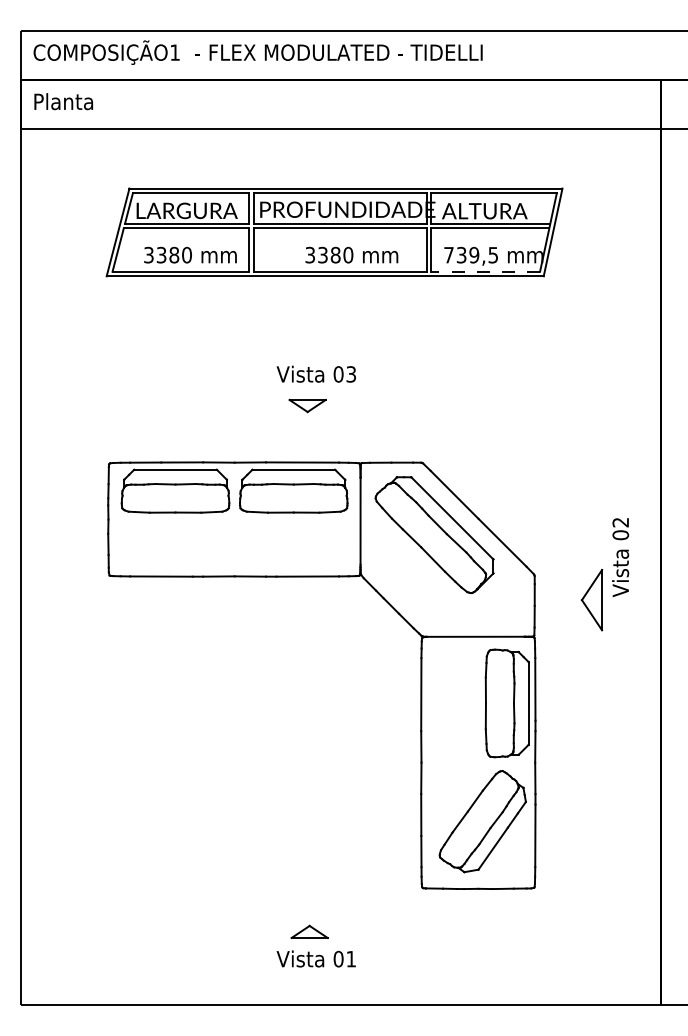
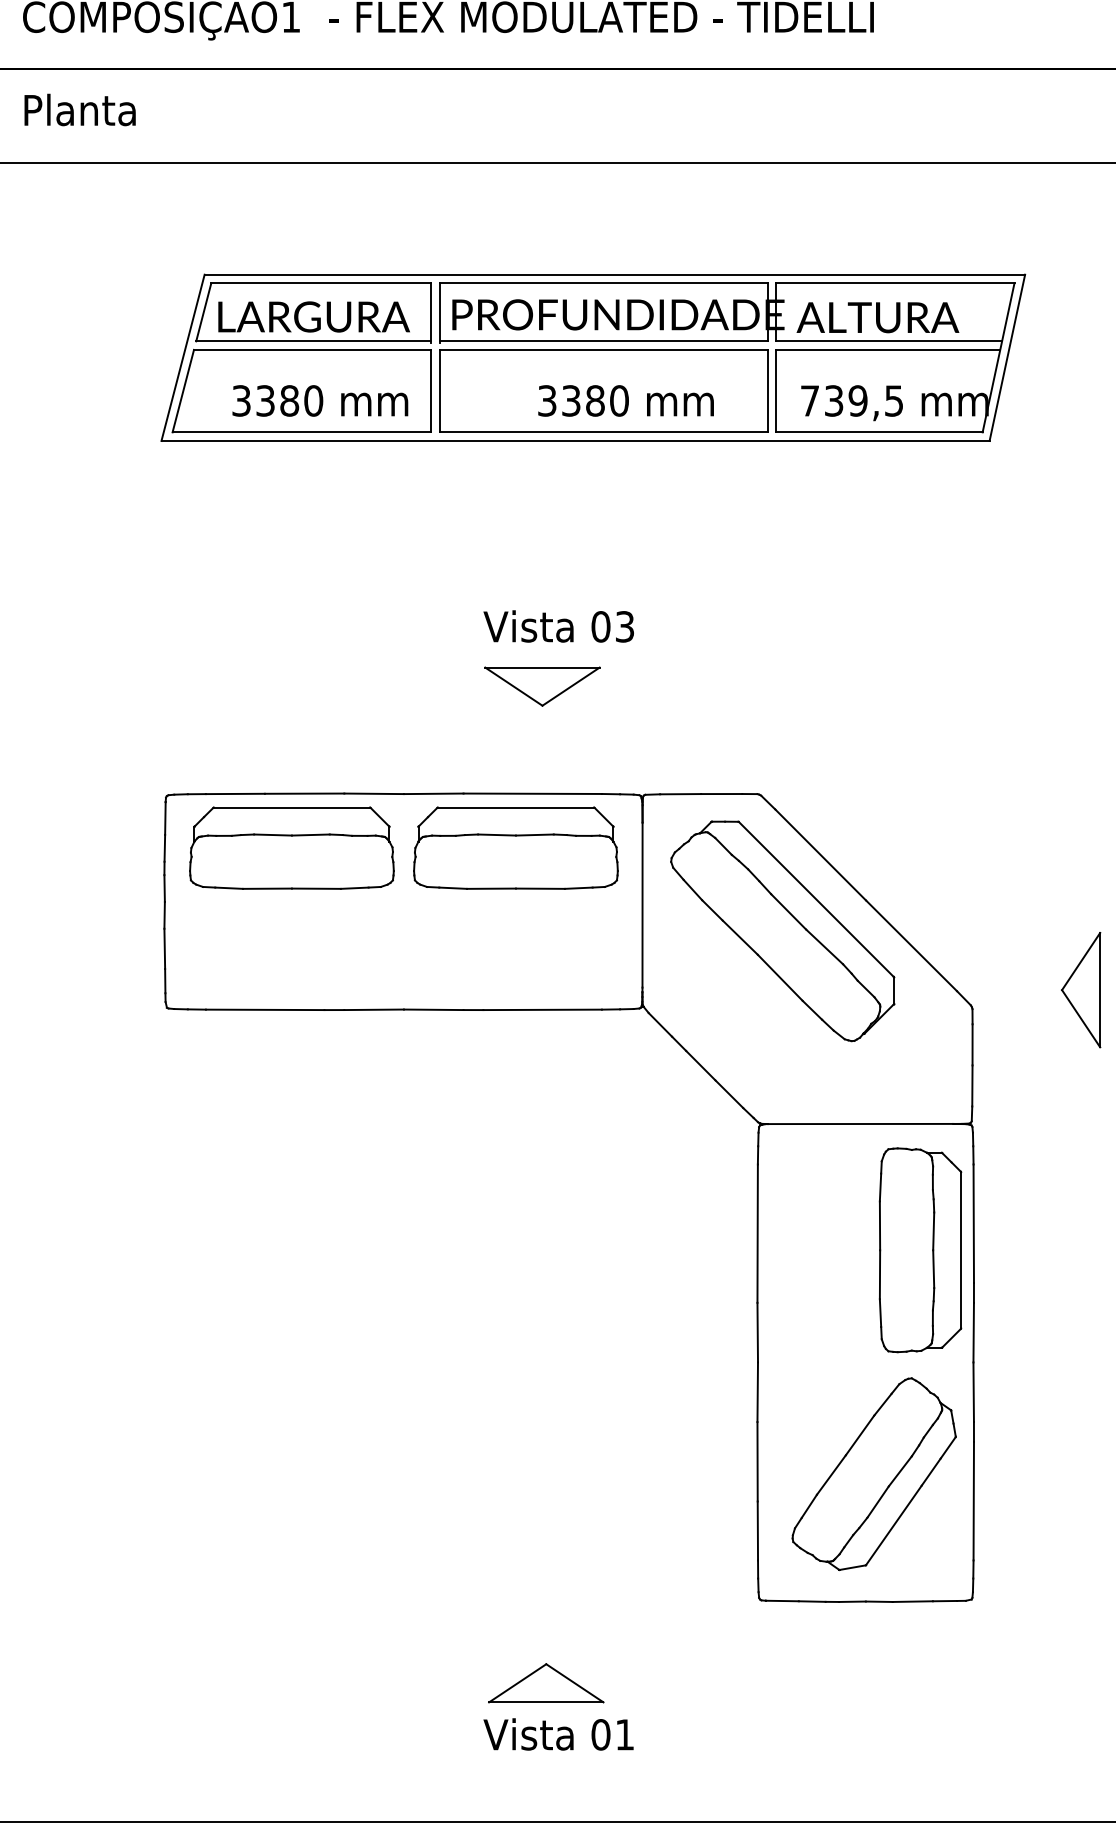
line: (485, 271) -> (879, 431), dashed -> solid
part: (307, 405) -> (541, 685), size x1.67
part: (591, 600) -> (1080, 990), moved
part: (309, 931) -> (545, 1682), size x1.67

